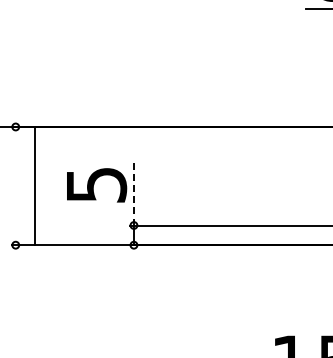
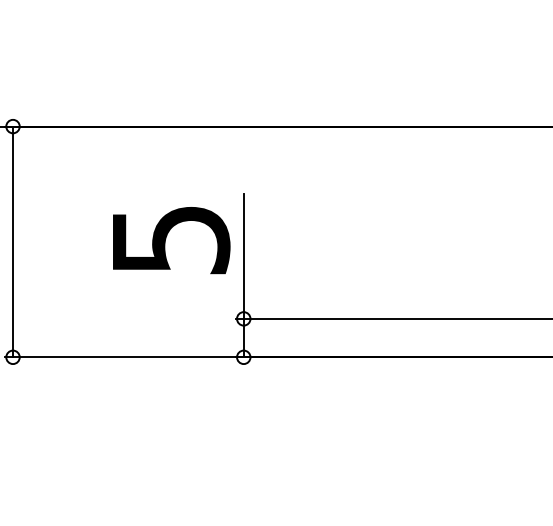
line: (34, 185) -> (12, 240), moved
line: (133, 193) -> (242, 256), dashed -> solid

